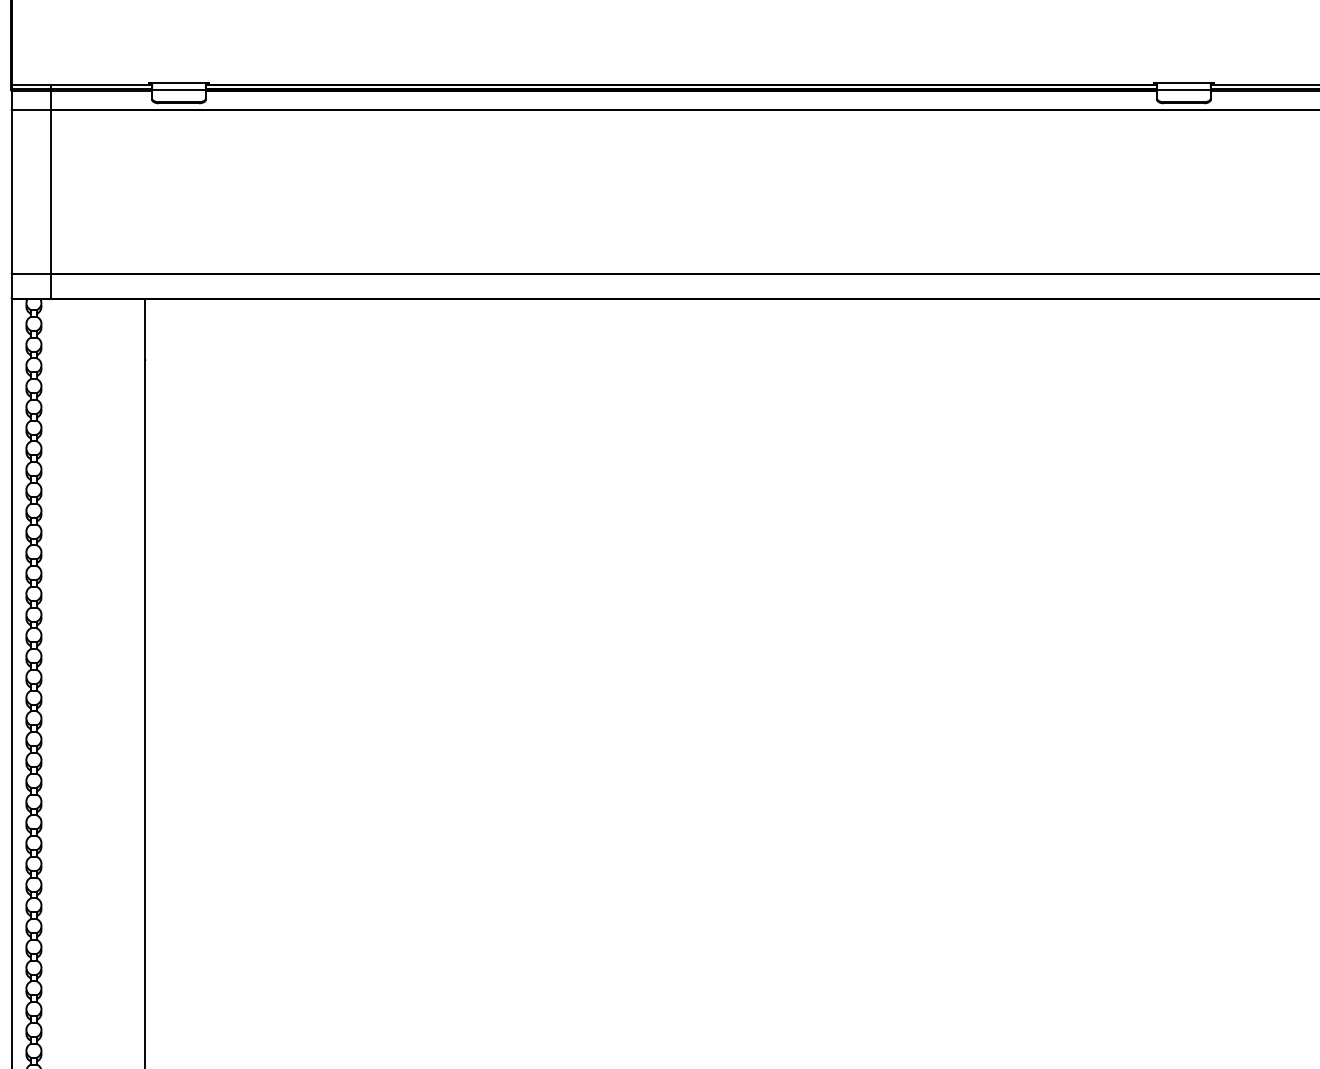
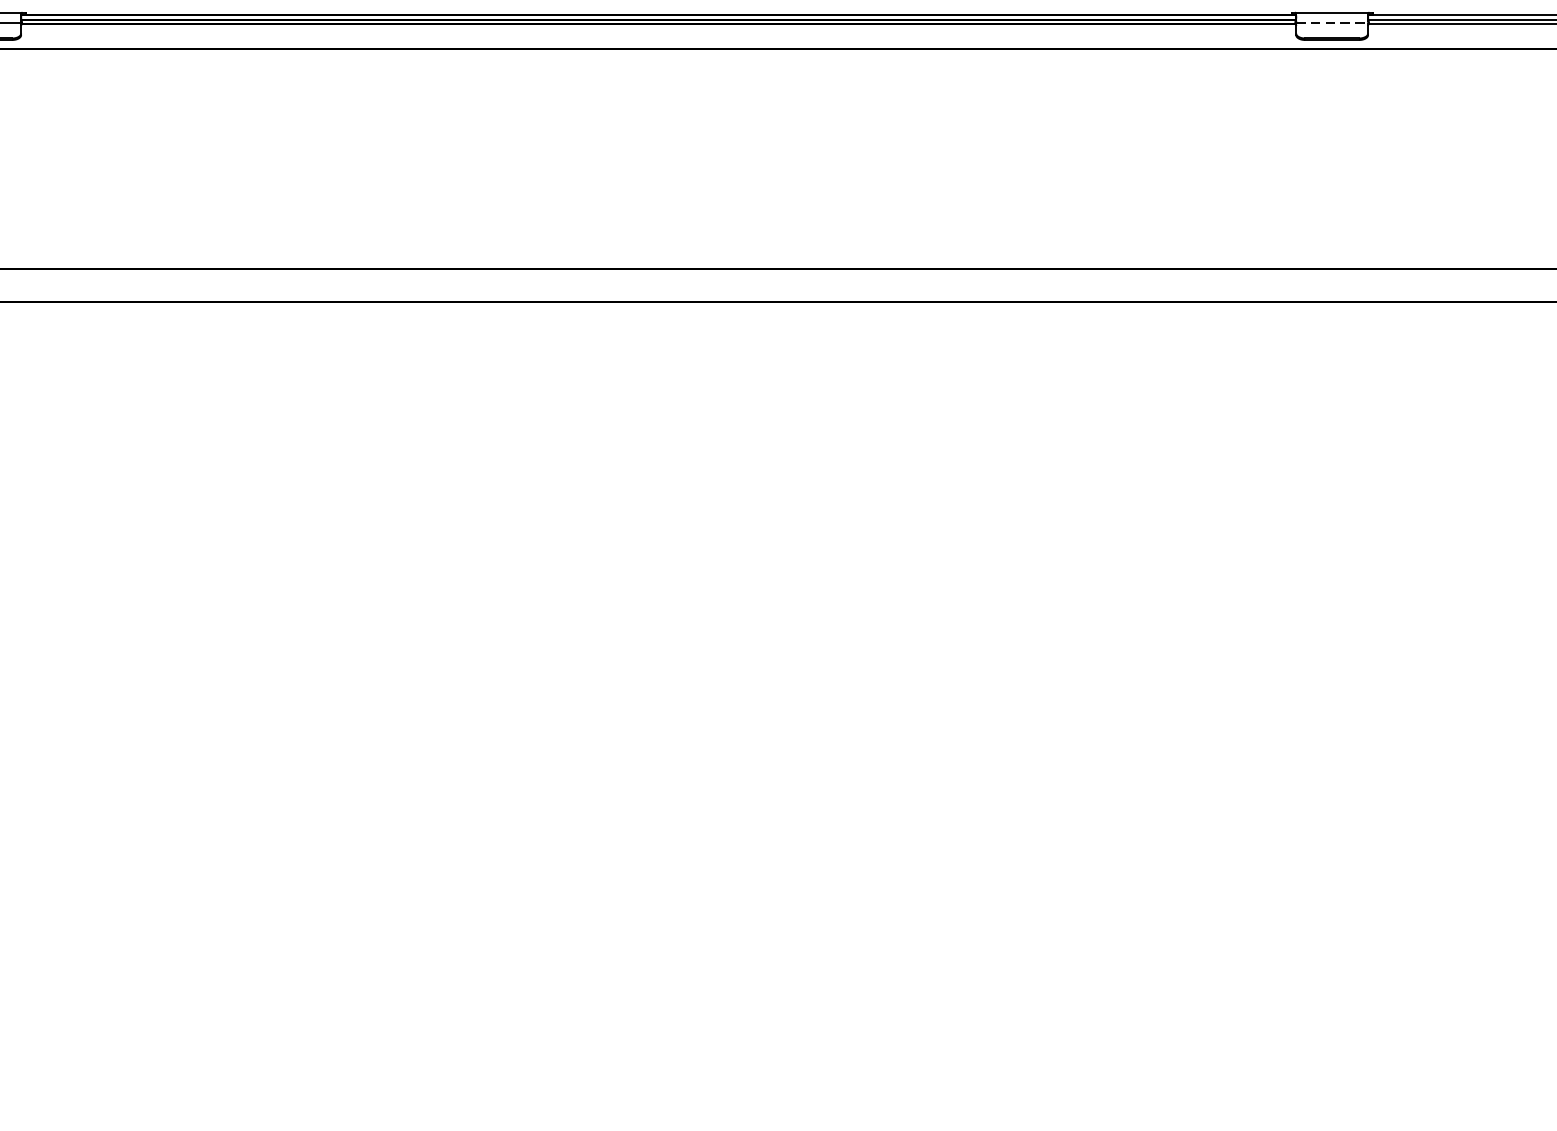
line: (1183, 90) -> (1331, 22), solid -> dashed

